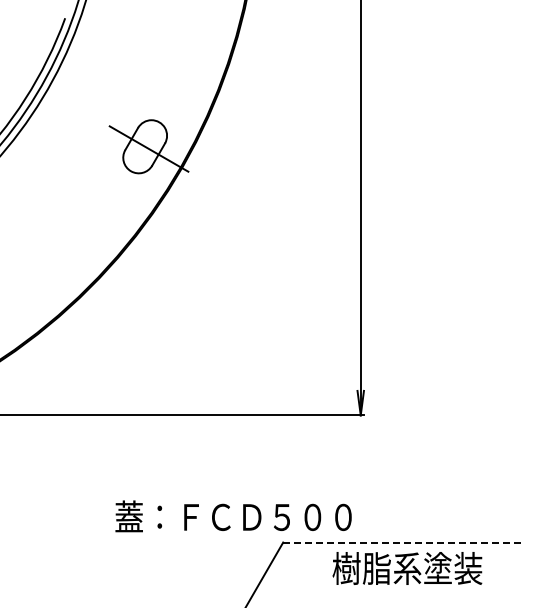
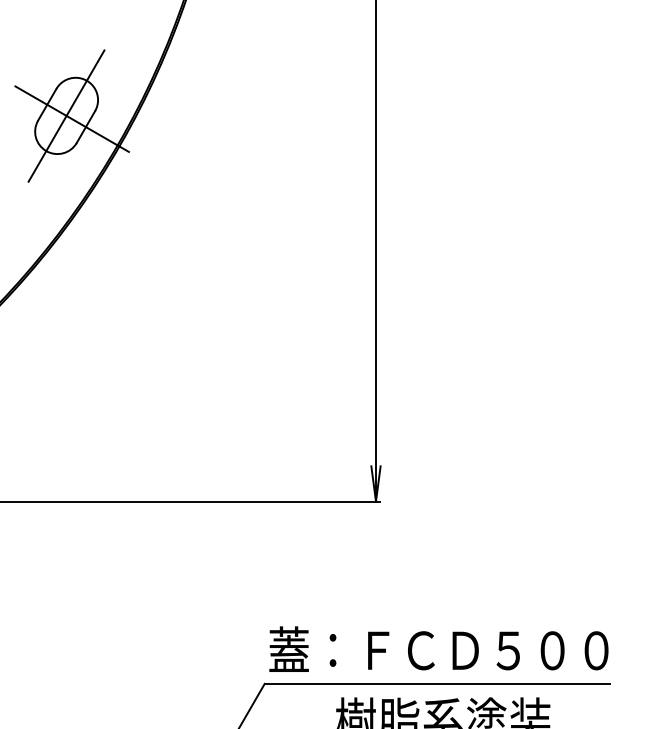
line: (144, 146) -> (65, 115), added
text: (233, 516) -> (438, 649), moved
line: (404, 542) -> (438, 683), dashed -> solid

